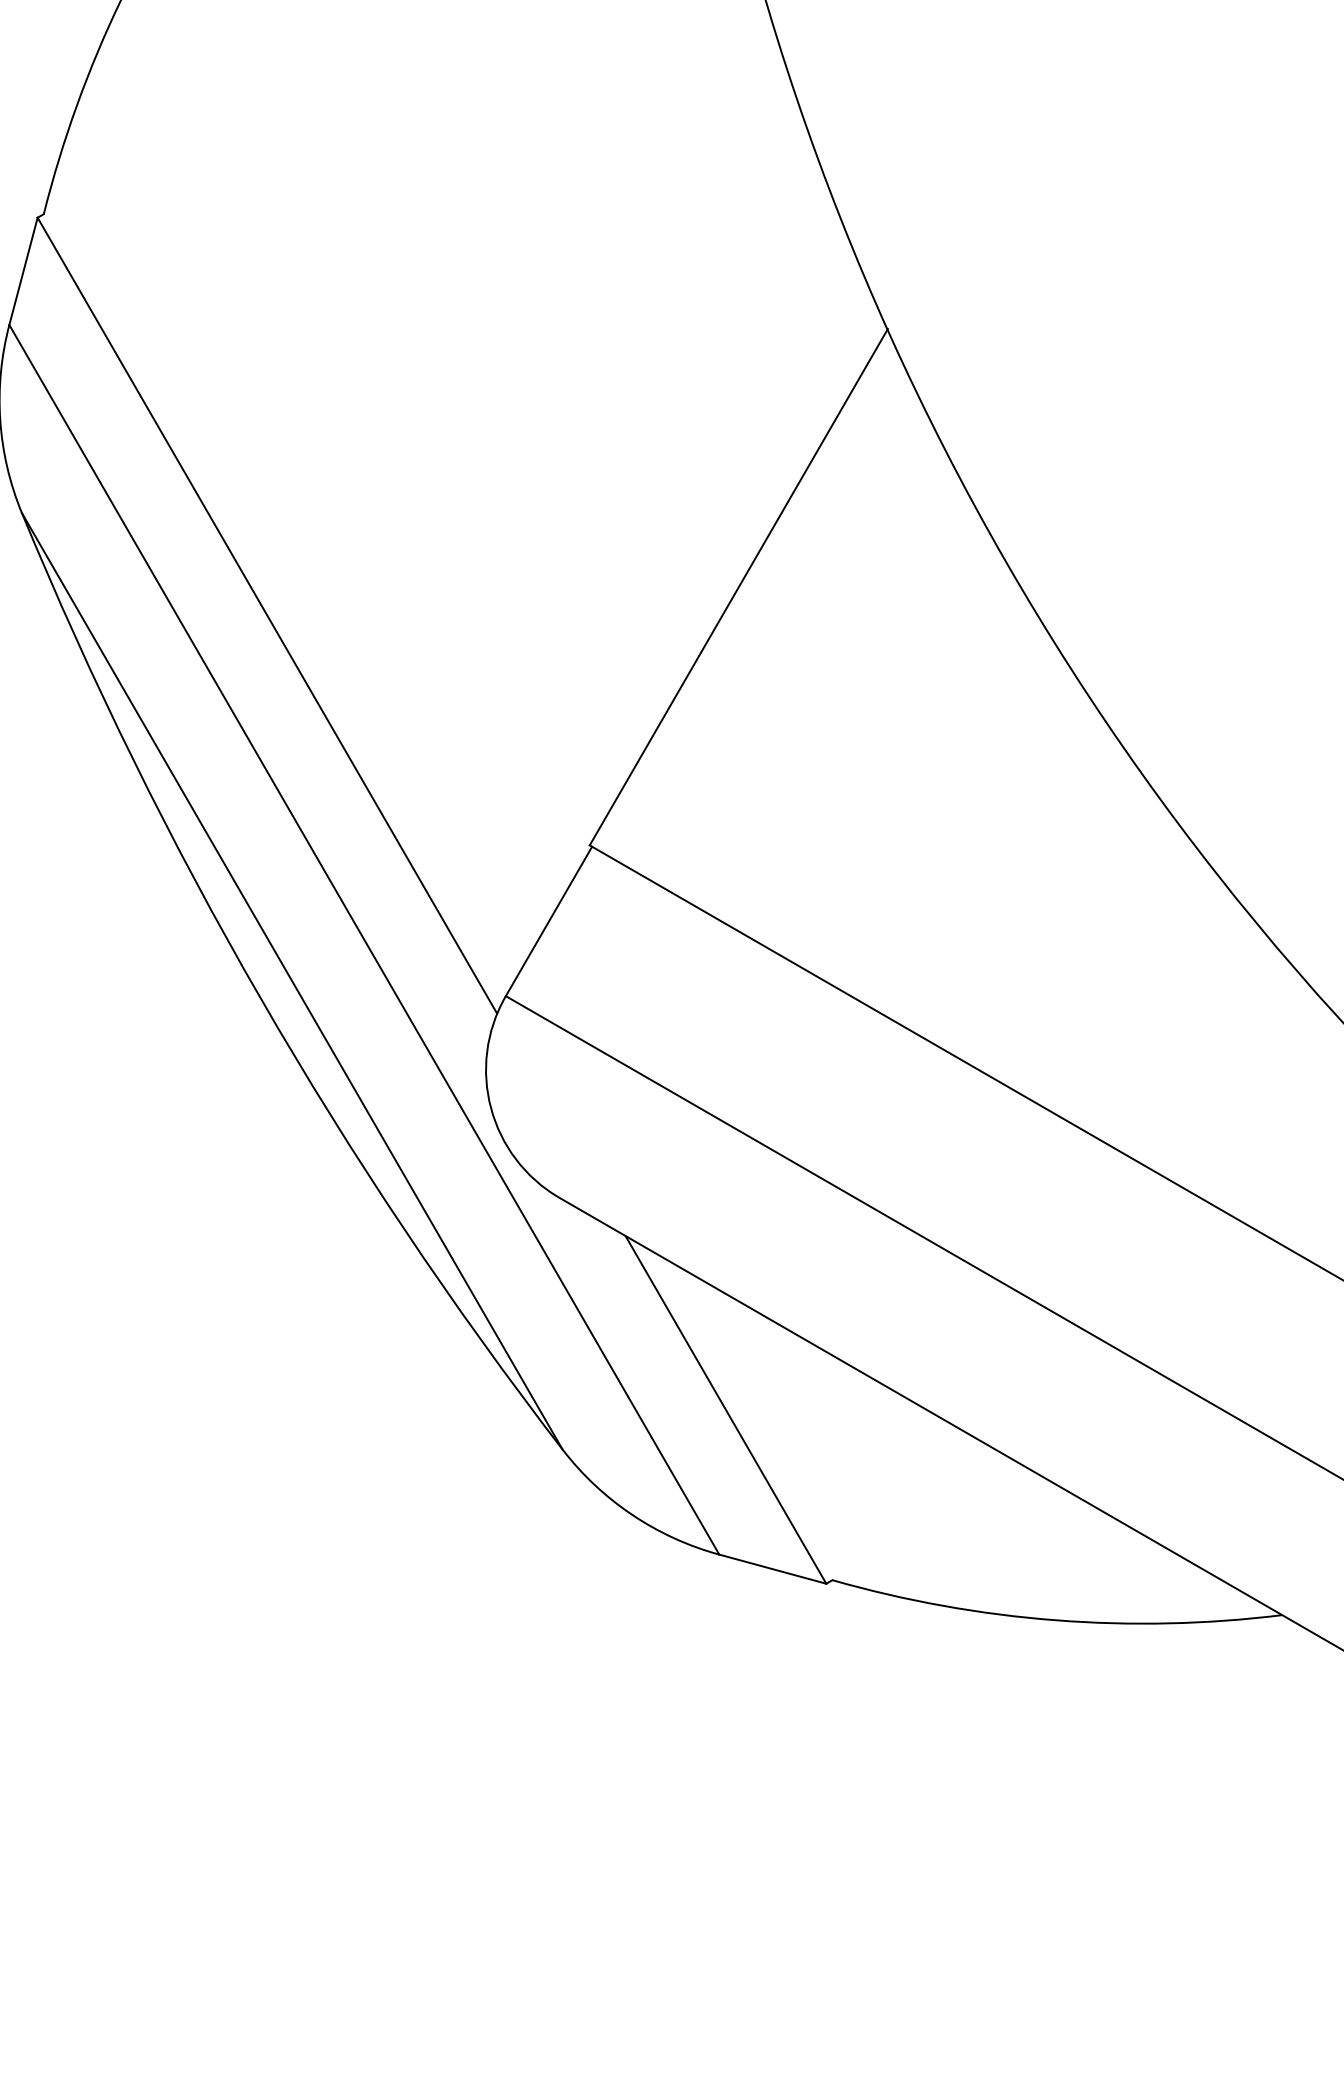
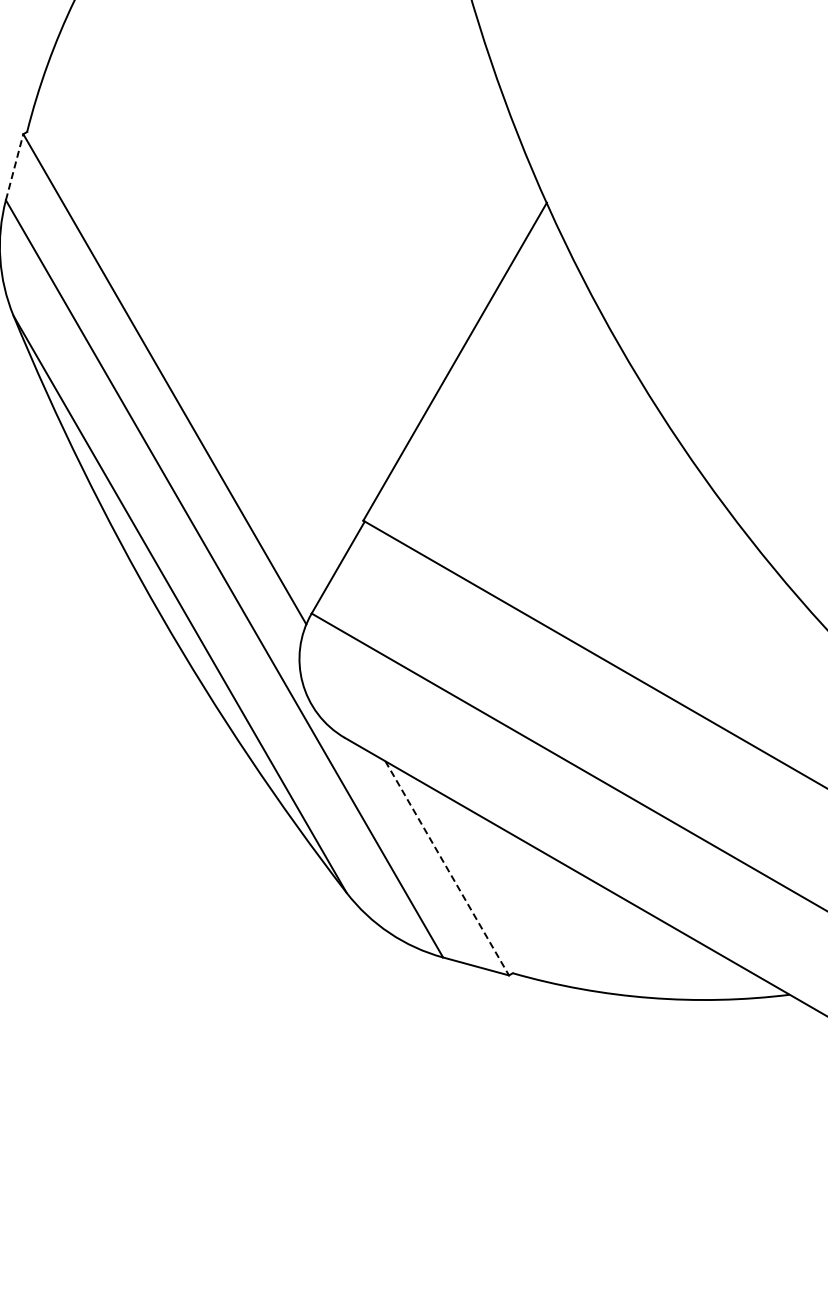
line: (23, 270) -> (14, 166), solid -> dashed
line: (726, 1410) -> (447, 868), solid -> dashed

